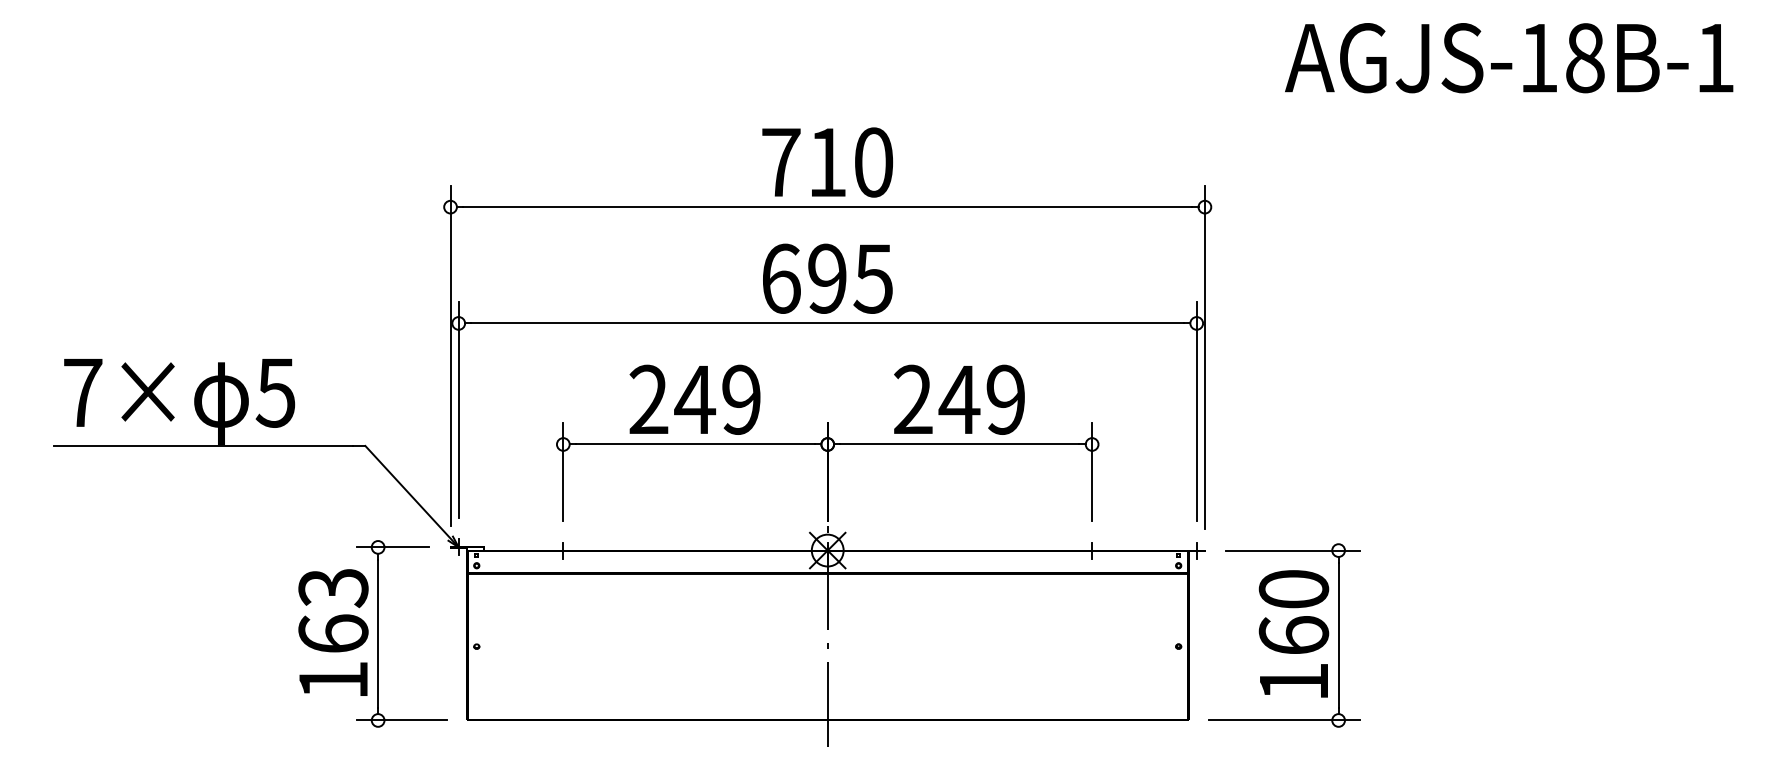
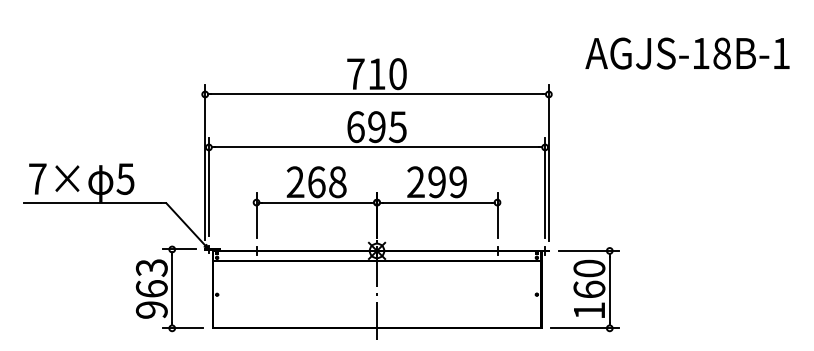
text: (1509, 57) -> (687, 53), moved
text: (716, 400) -> (326, 182), 249 -> 268
text: (958, 400) -> (436, 182), 249 -> 299
text: (332, 679) -> (151, 309), 163 -> 963

